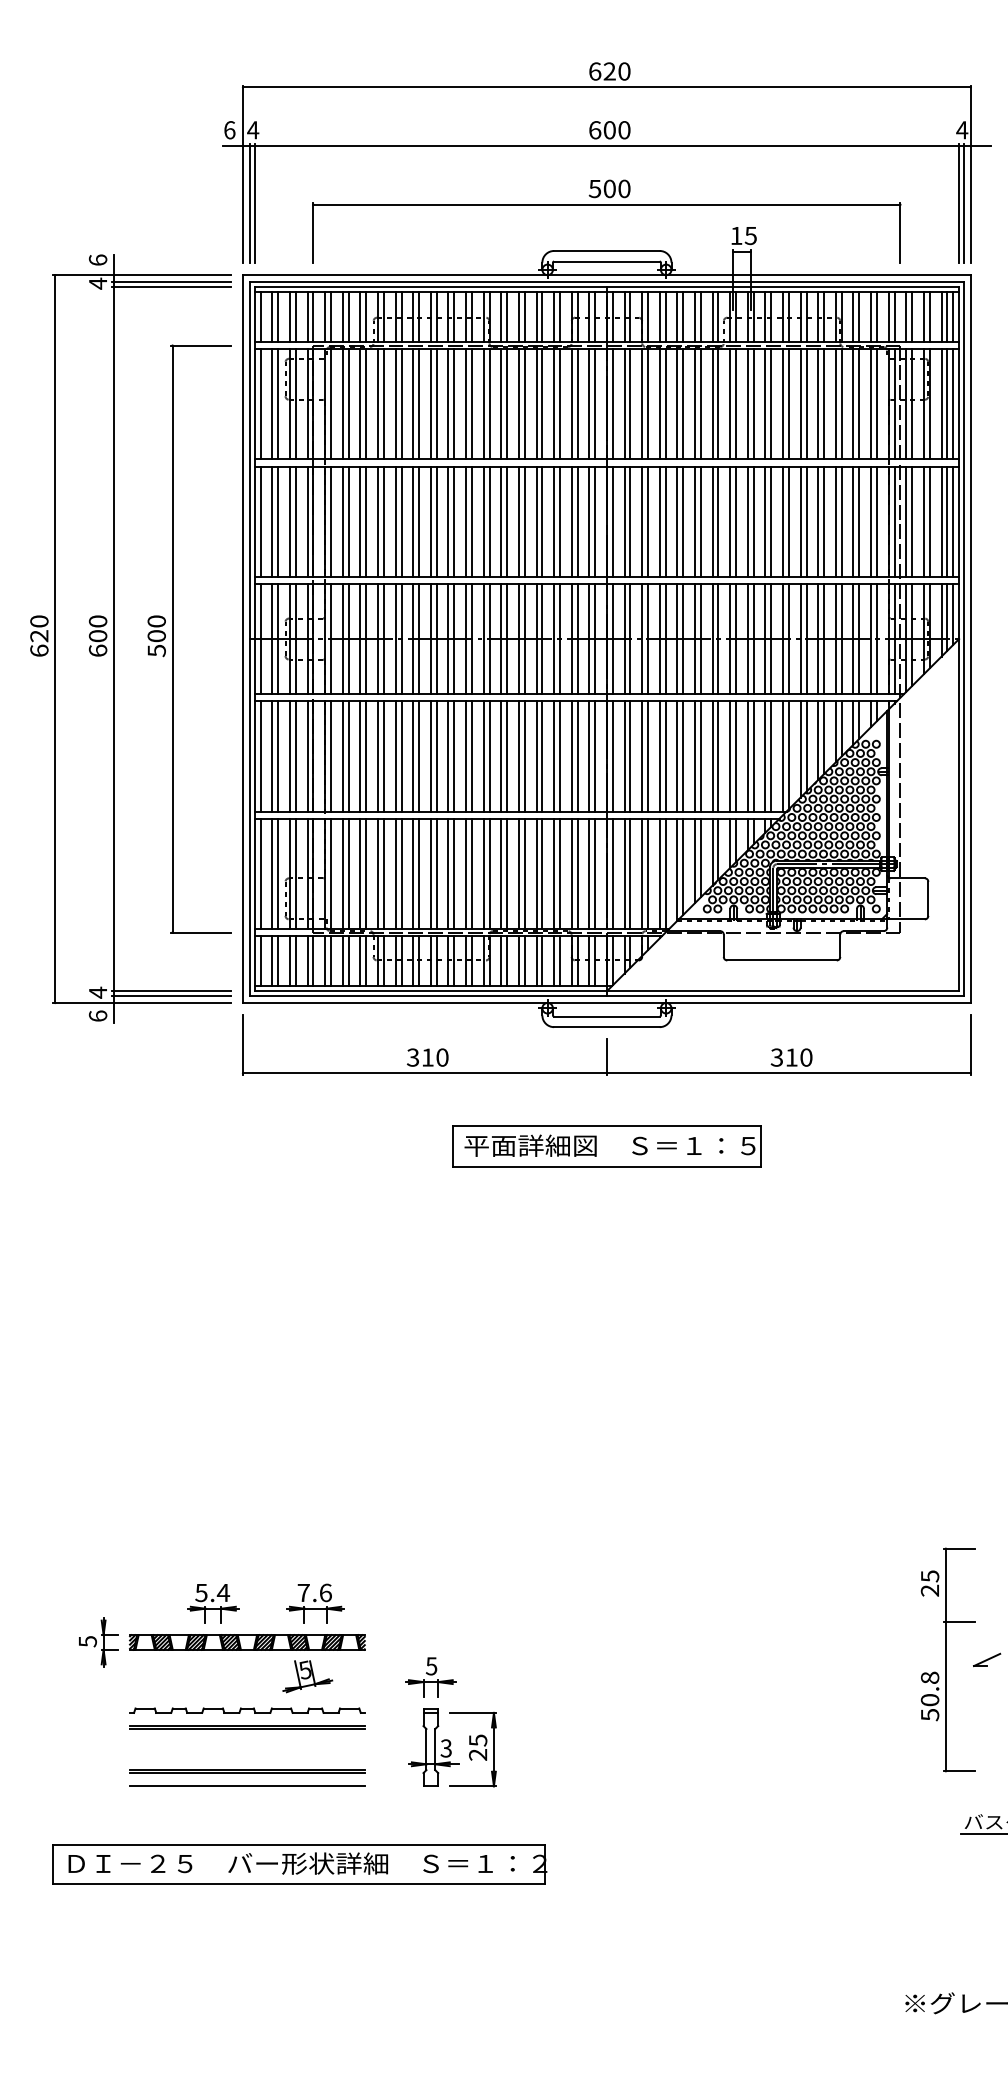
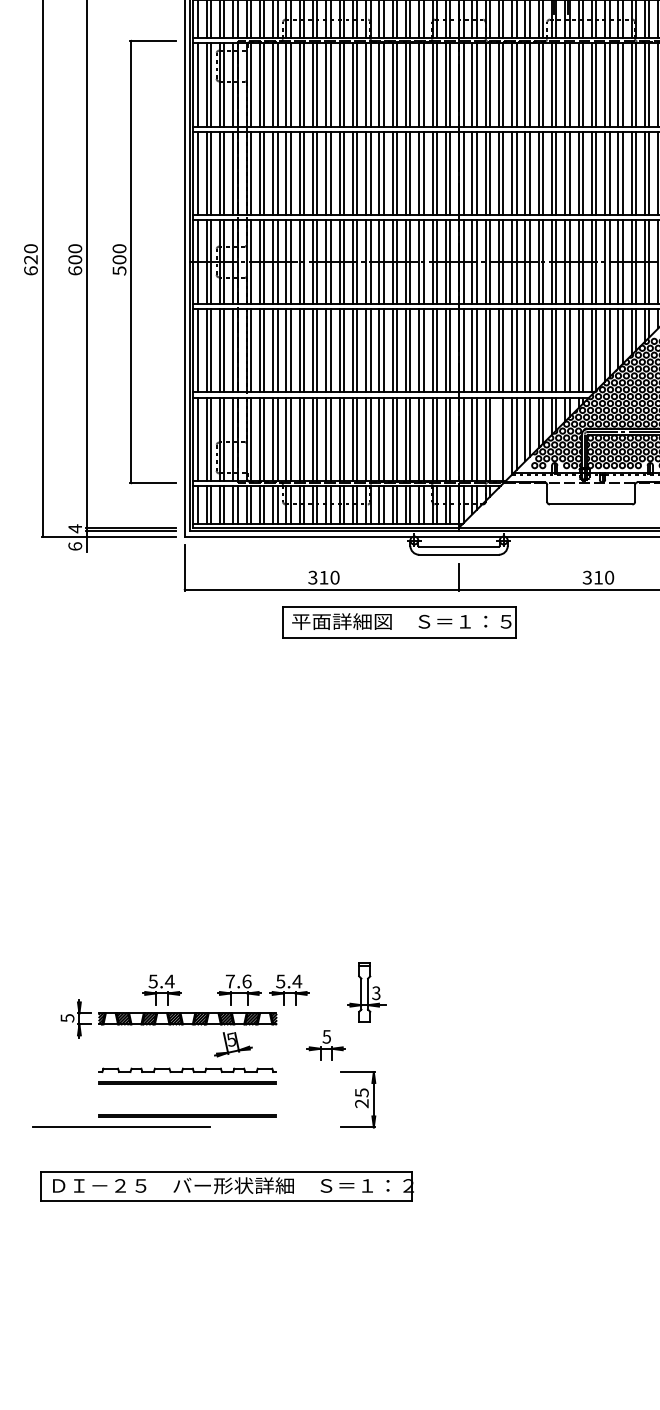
line: (659, 873) -> (498, 438), removed
part: (606, 1146) -> (399, 622), moved
part: (382, 1603) -> (289, 989), added
part: (433, 1747) -> (366, 992), moved
line: (247, 1785) -> (121, 1126), moved

